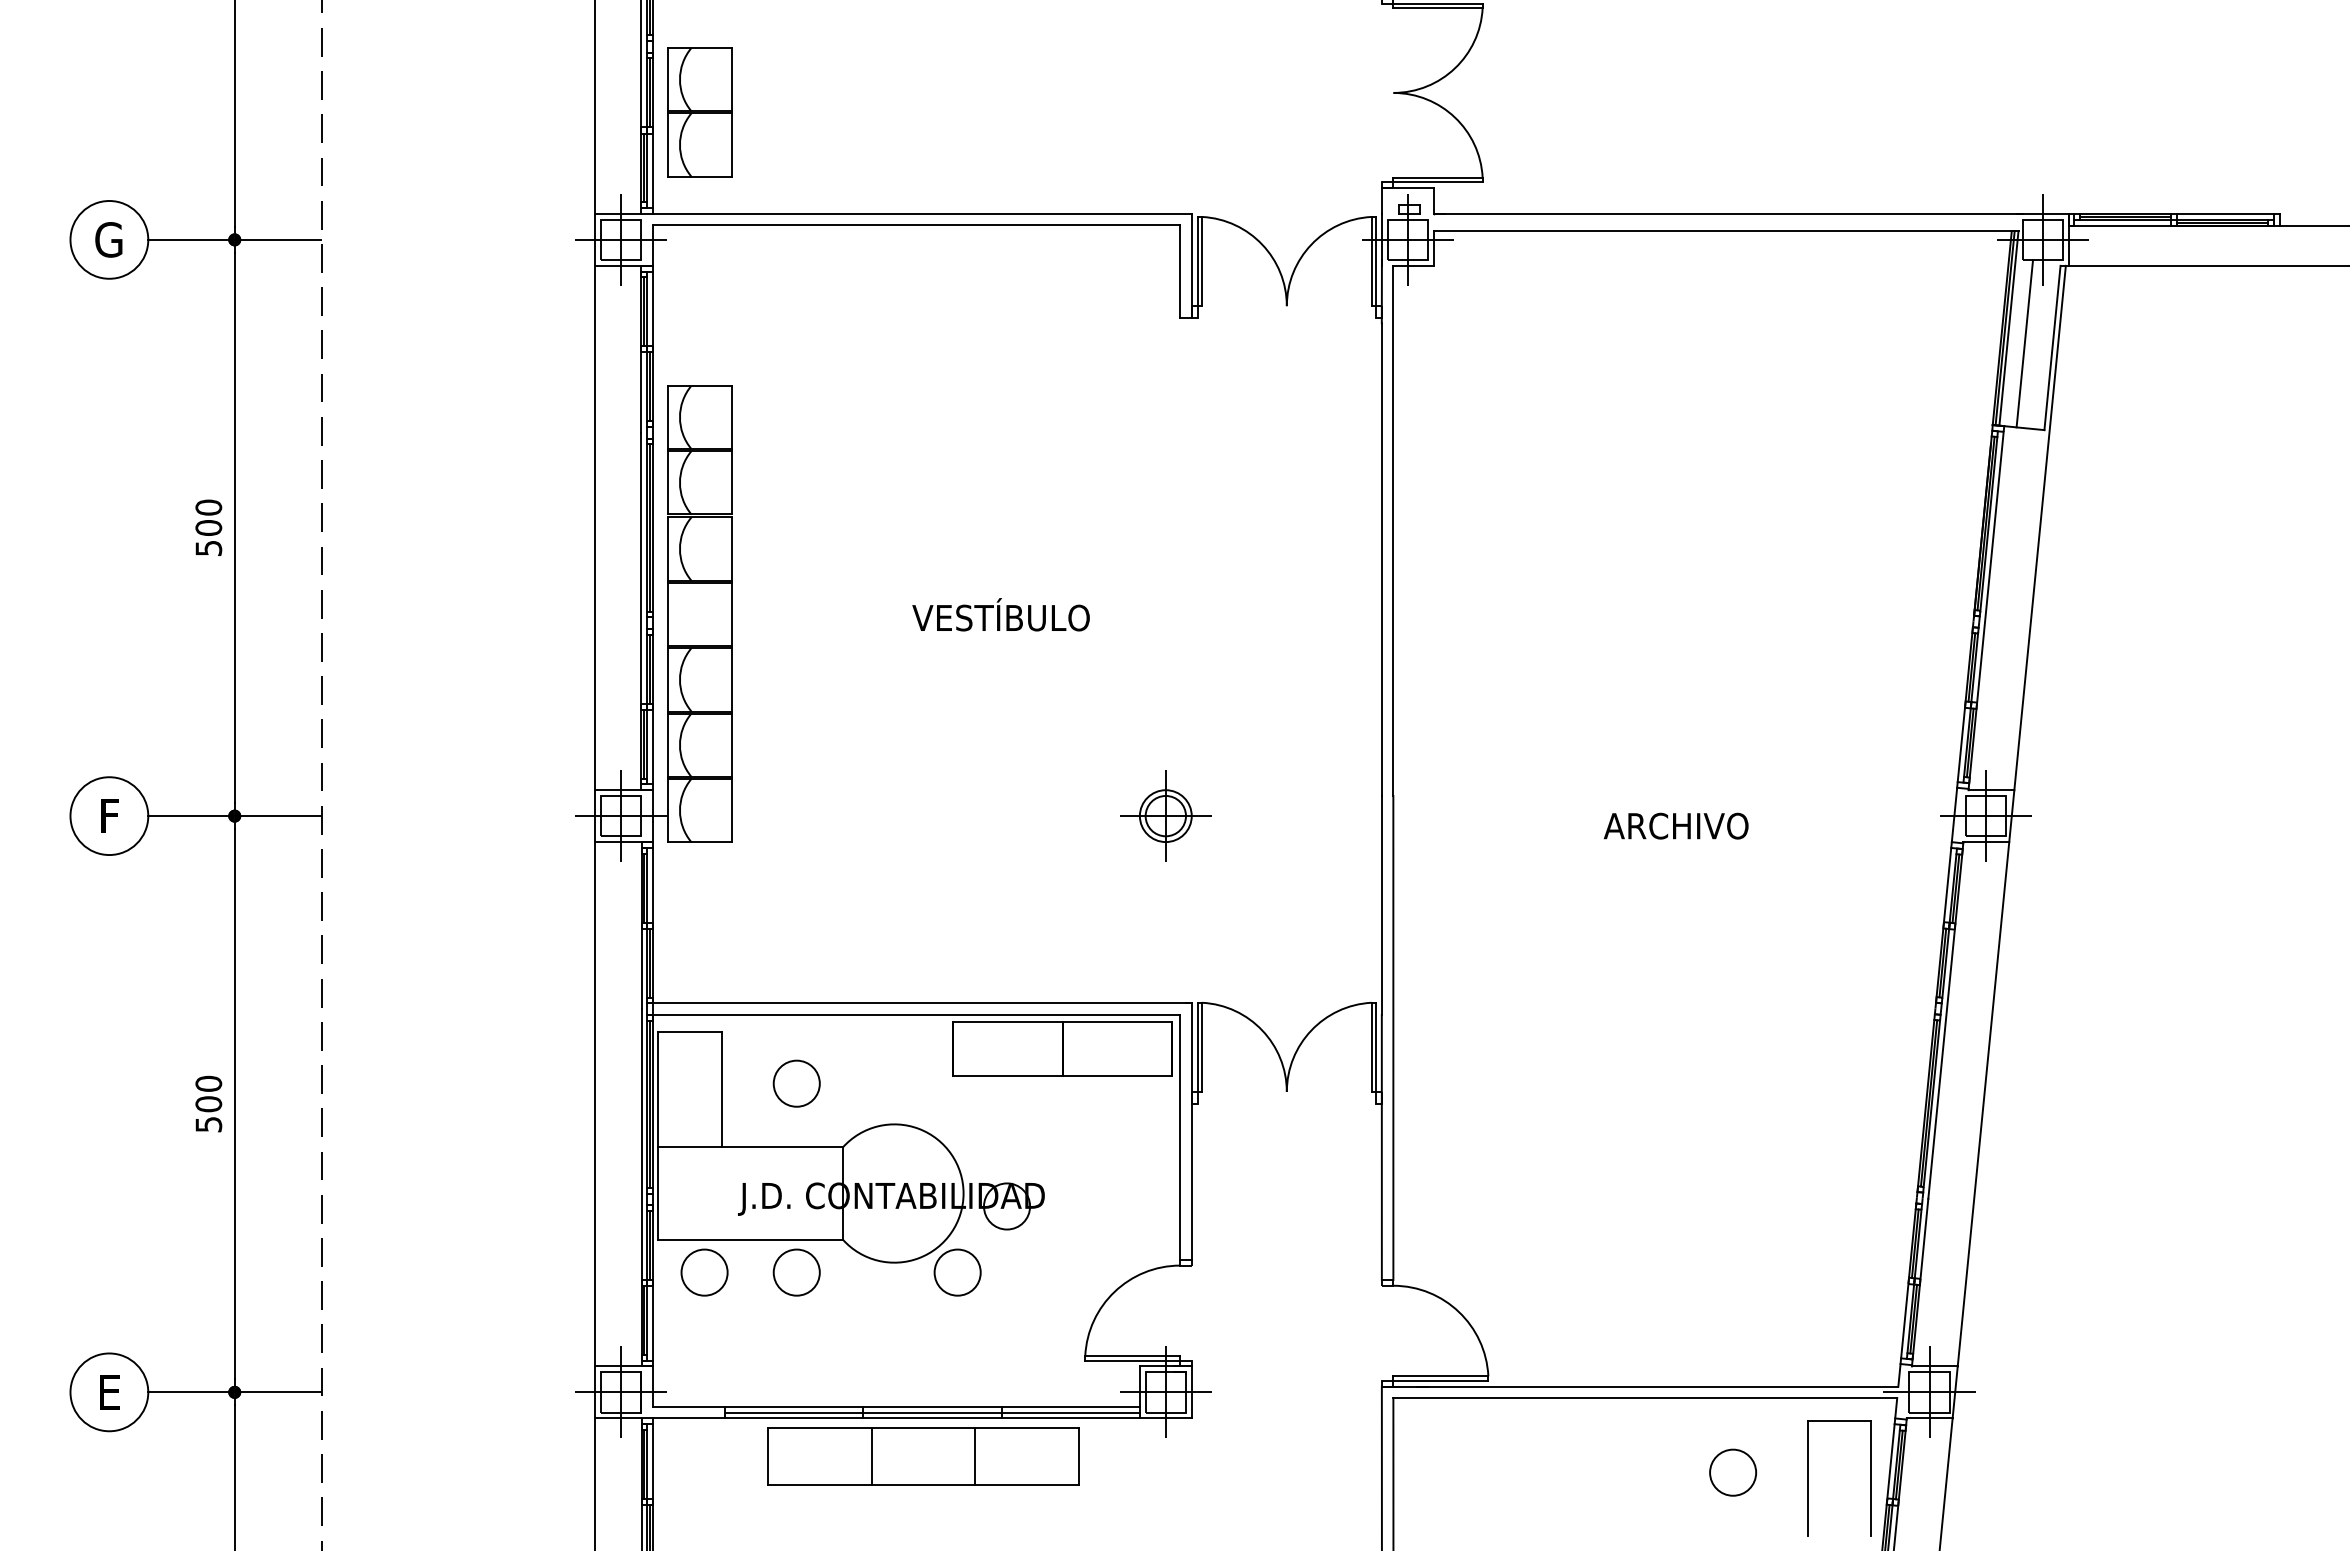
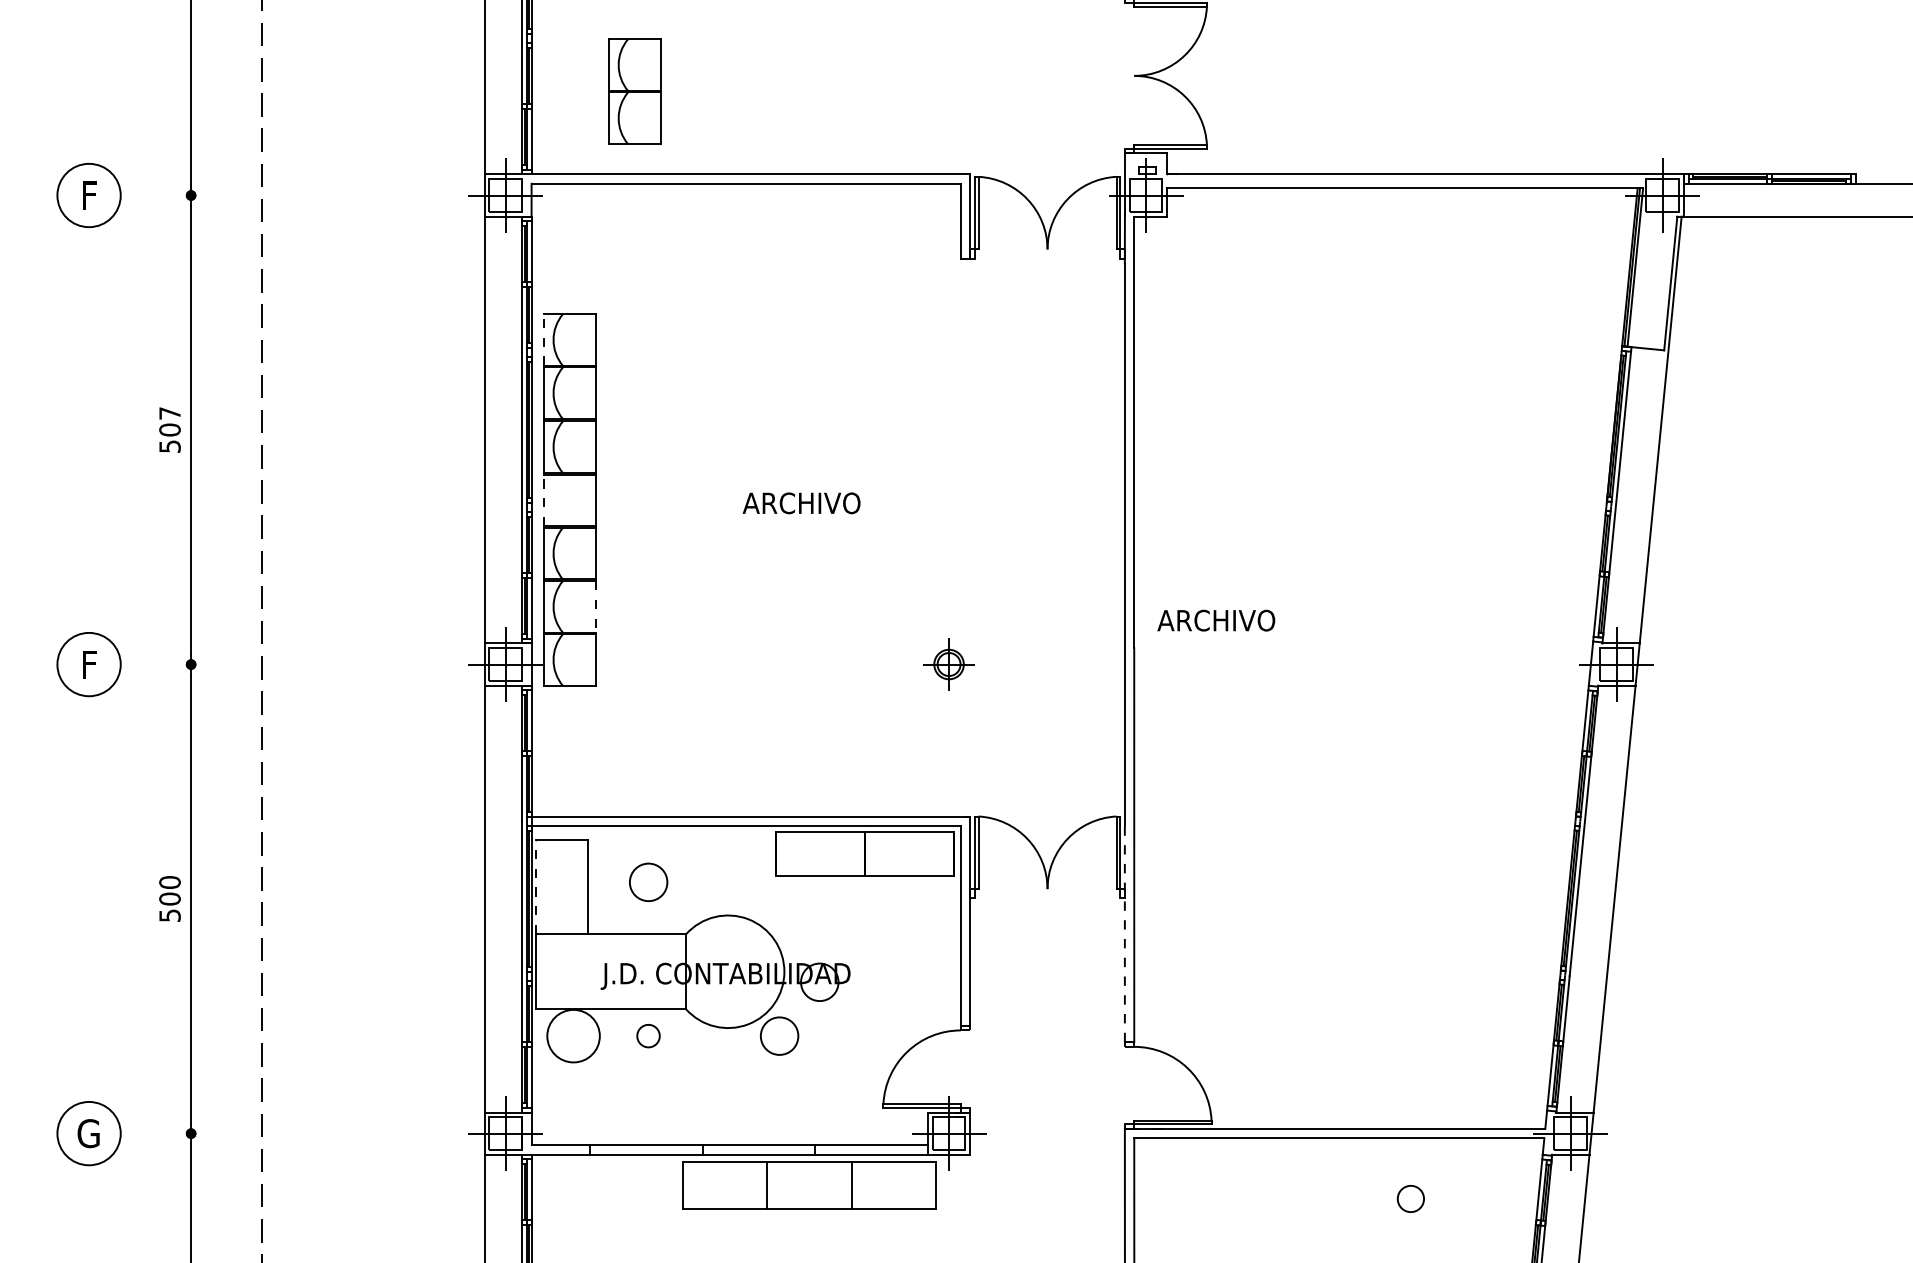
part: (699, 112) -> (634, 91), moved
text: (108, 239) -> (88, 195), G -> F
line: (234, 239) -> (190, 195), removed
line: (2024, 343) -> (1647, 279), removed
line: (668, 417) -> (544, 340), solid -> dashed
text: (208, 507) -> (169, 413), 500 -> 507
line: (668, 614) -> (544, 500), solid -> dashed
text: (1000, 614) -> (814, 500), VESTÍBULO -> ARCHIVO
line: (731, 745) -> (595, 607), solid -> dashed
part: (1165, 815) -> (948, 664), size x0.7
line: (234, 816) -> (190, 664), removed
text: (1675, 825) -> (1215, 620), moved
line: (658, 1089) -> (536, 887), solid -> dashed
line: (1381, 1147) -> (1124, 934), solid -> dashed
circle: (704, 1272) -> (573, 1036), size x1.4
circle: (796, 1272) -> (648, 1036), size x0.6
text: (108, 1392) -> (88, 1133), E -> G
line: (234, 1392) -> (190, 1133), removed
line: (932, 1412) -> (759, 1150), removed
part: (923, 1456) -> (809, 1185), moved
circle: (1733, 1472) -> (1411, 1198), size x0.7
part: (1808, 1478) -> (1472, 1203), removed

